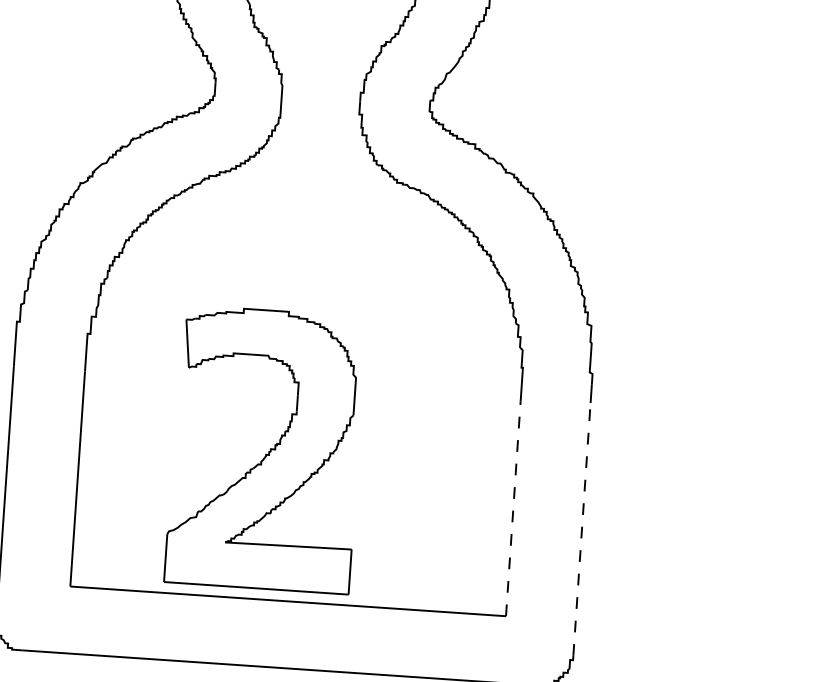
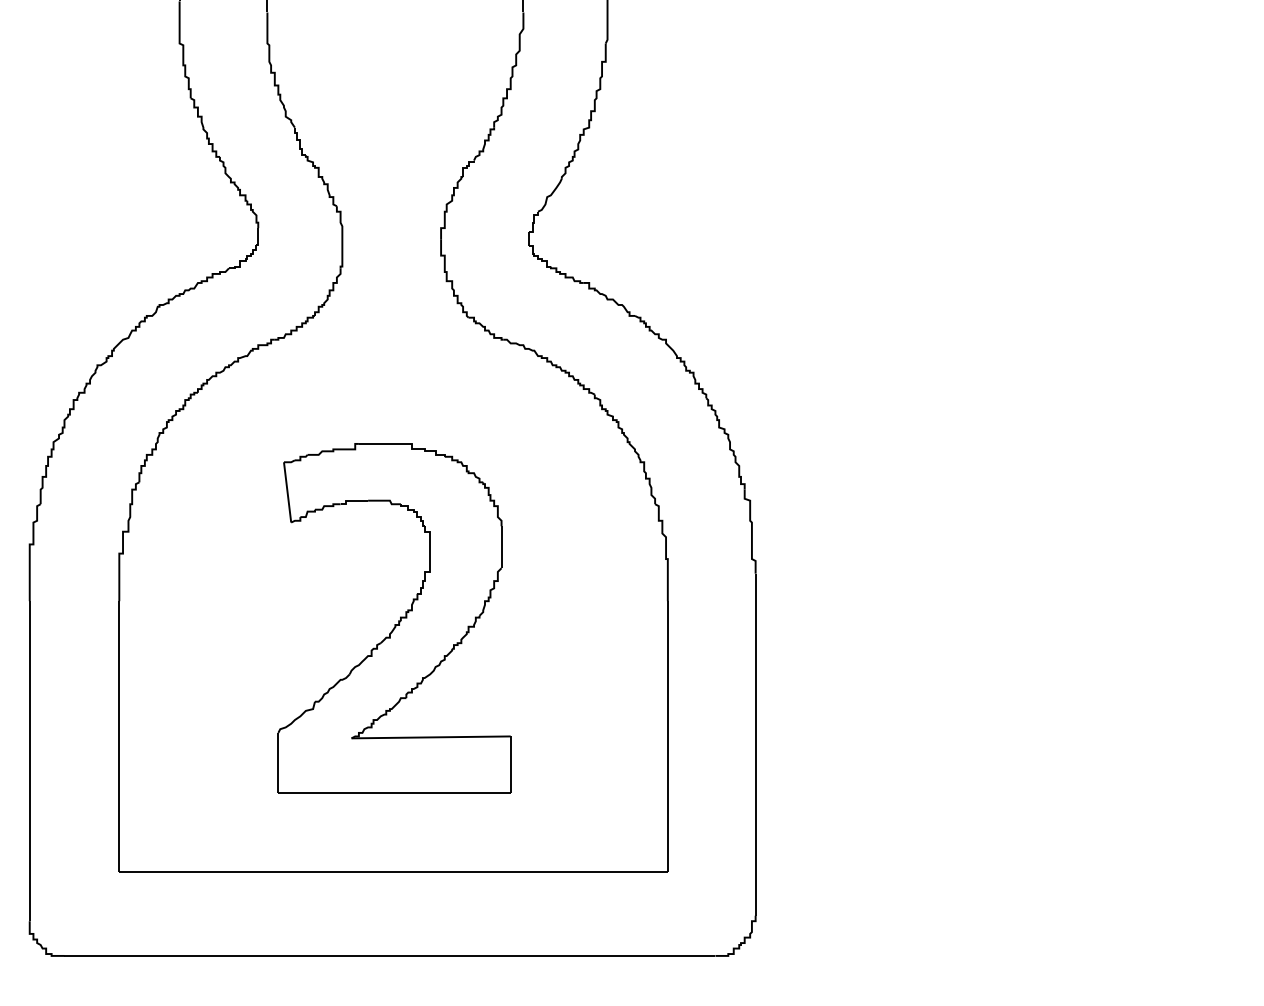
part: (265, 449) -> (394, 618), moved
line: (513, 508) -> (667, 736), dashed -> solid
line: (581, 529) -> (755, 756), dashed -> solid

